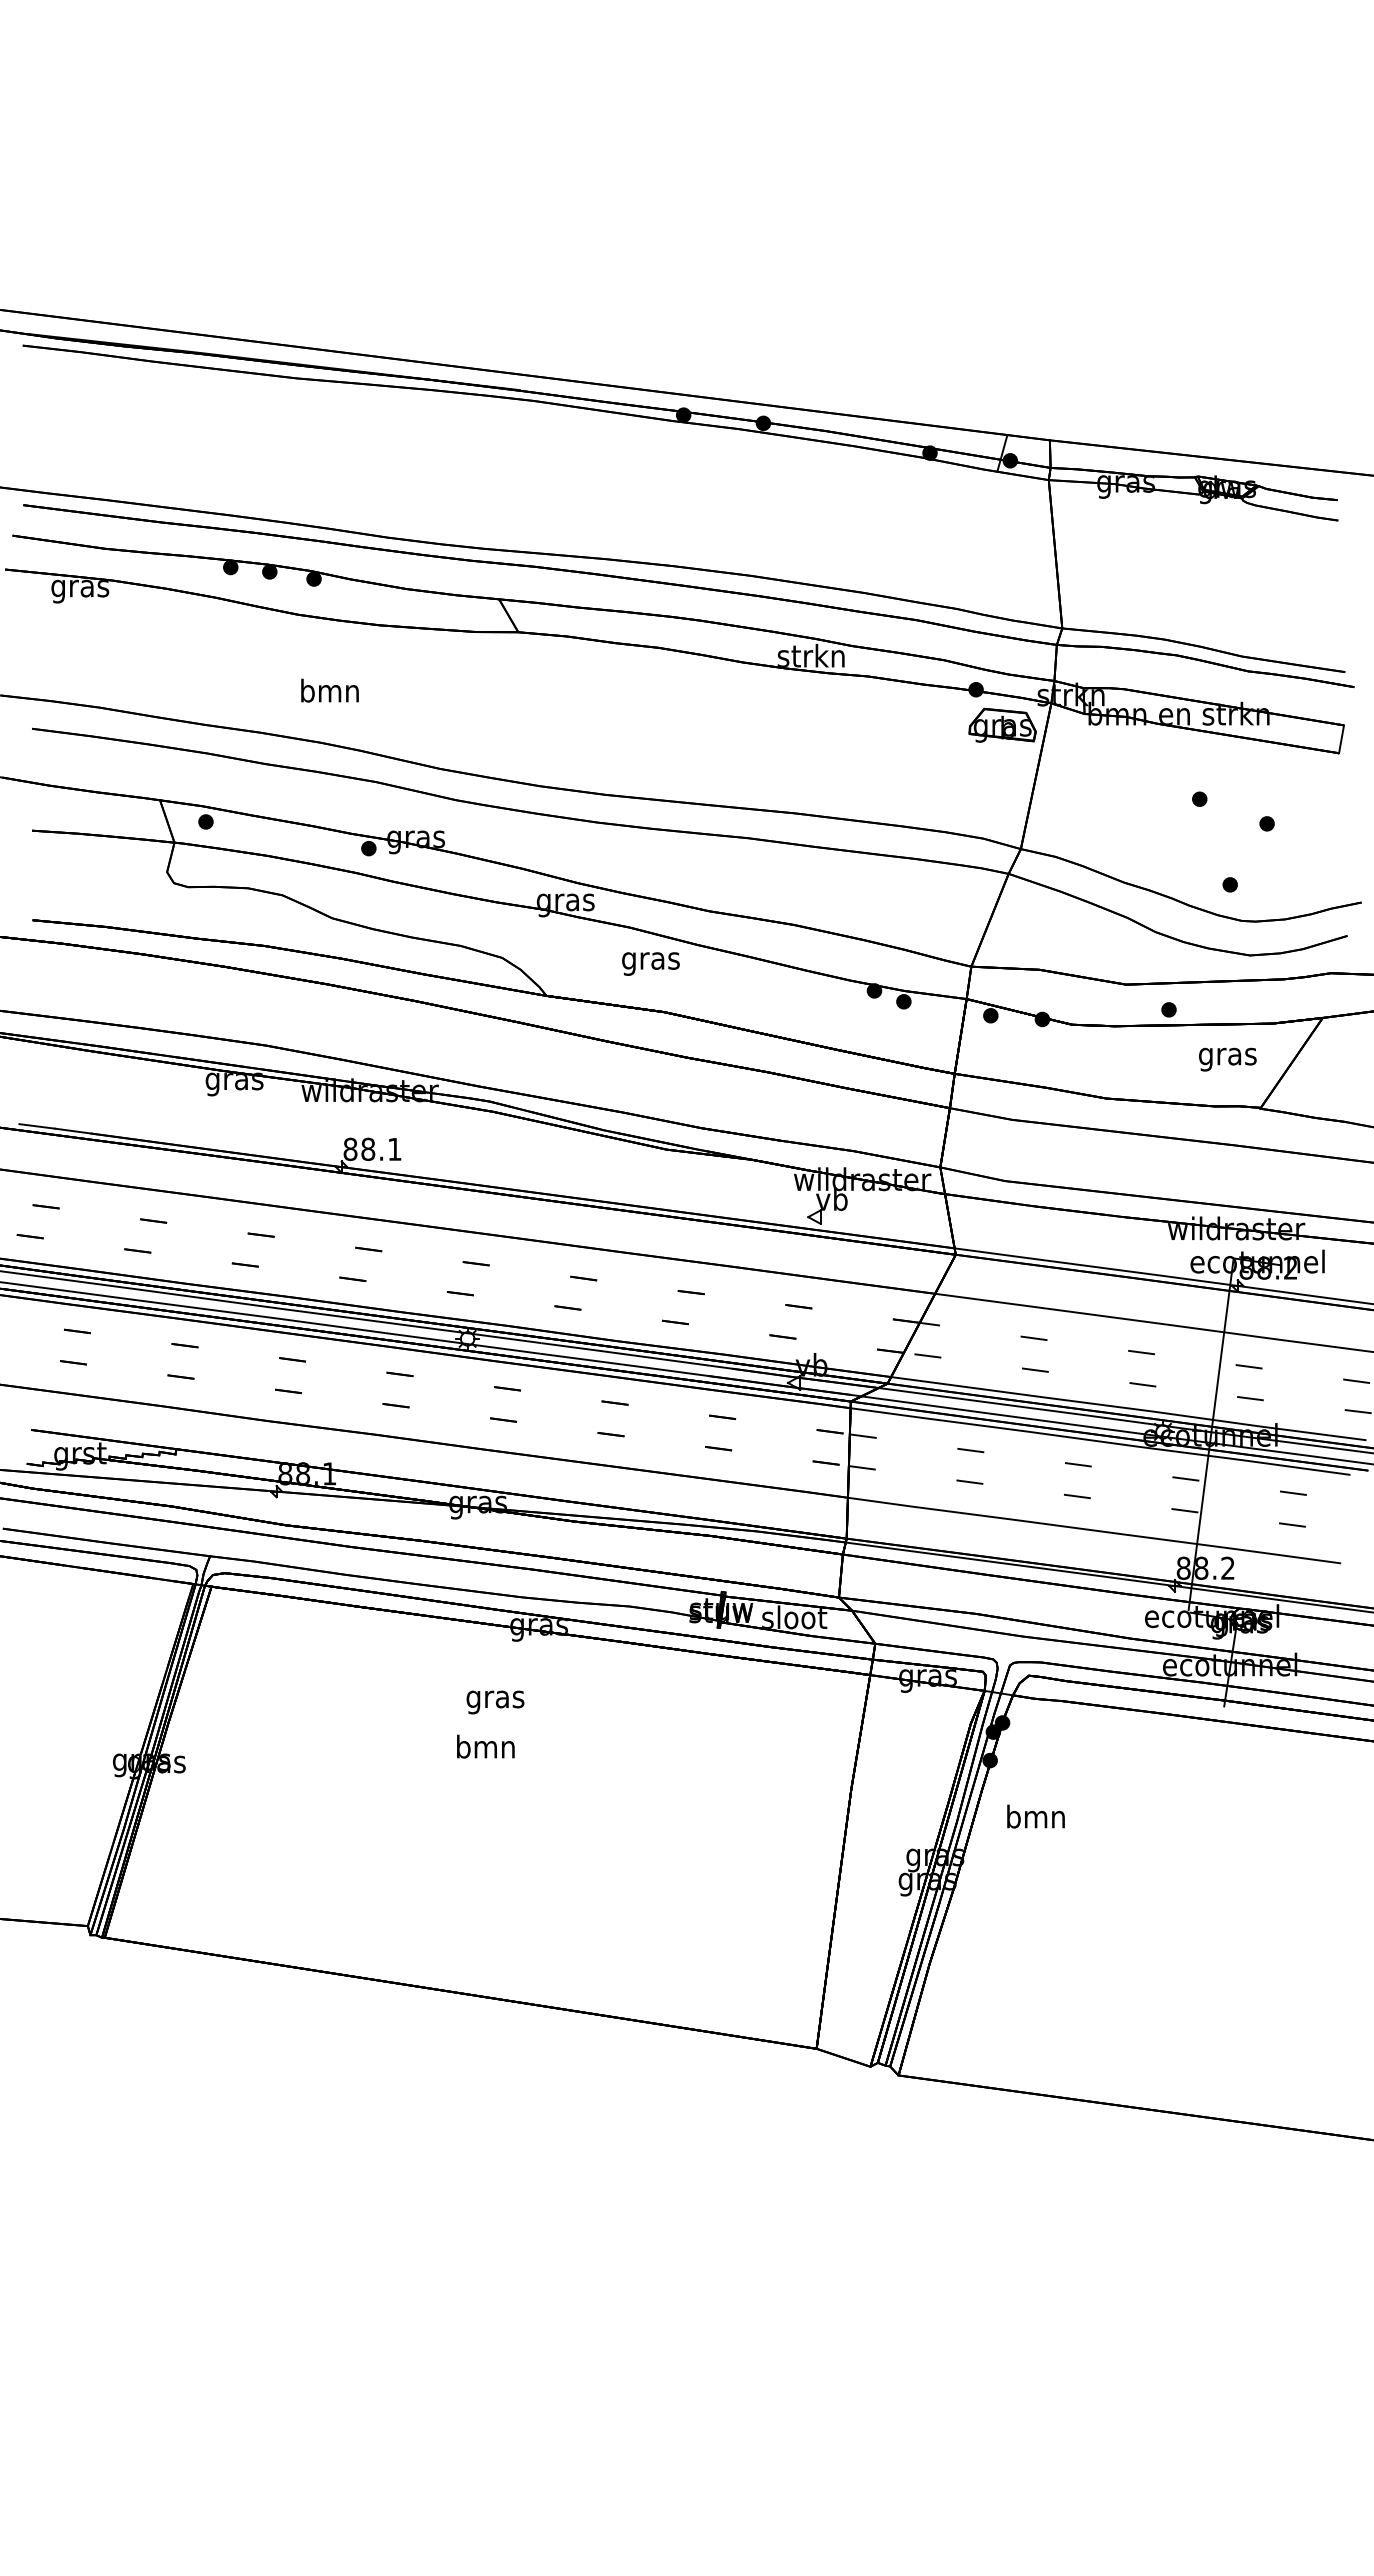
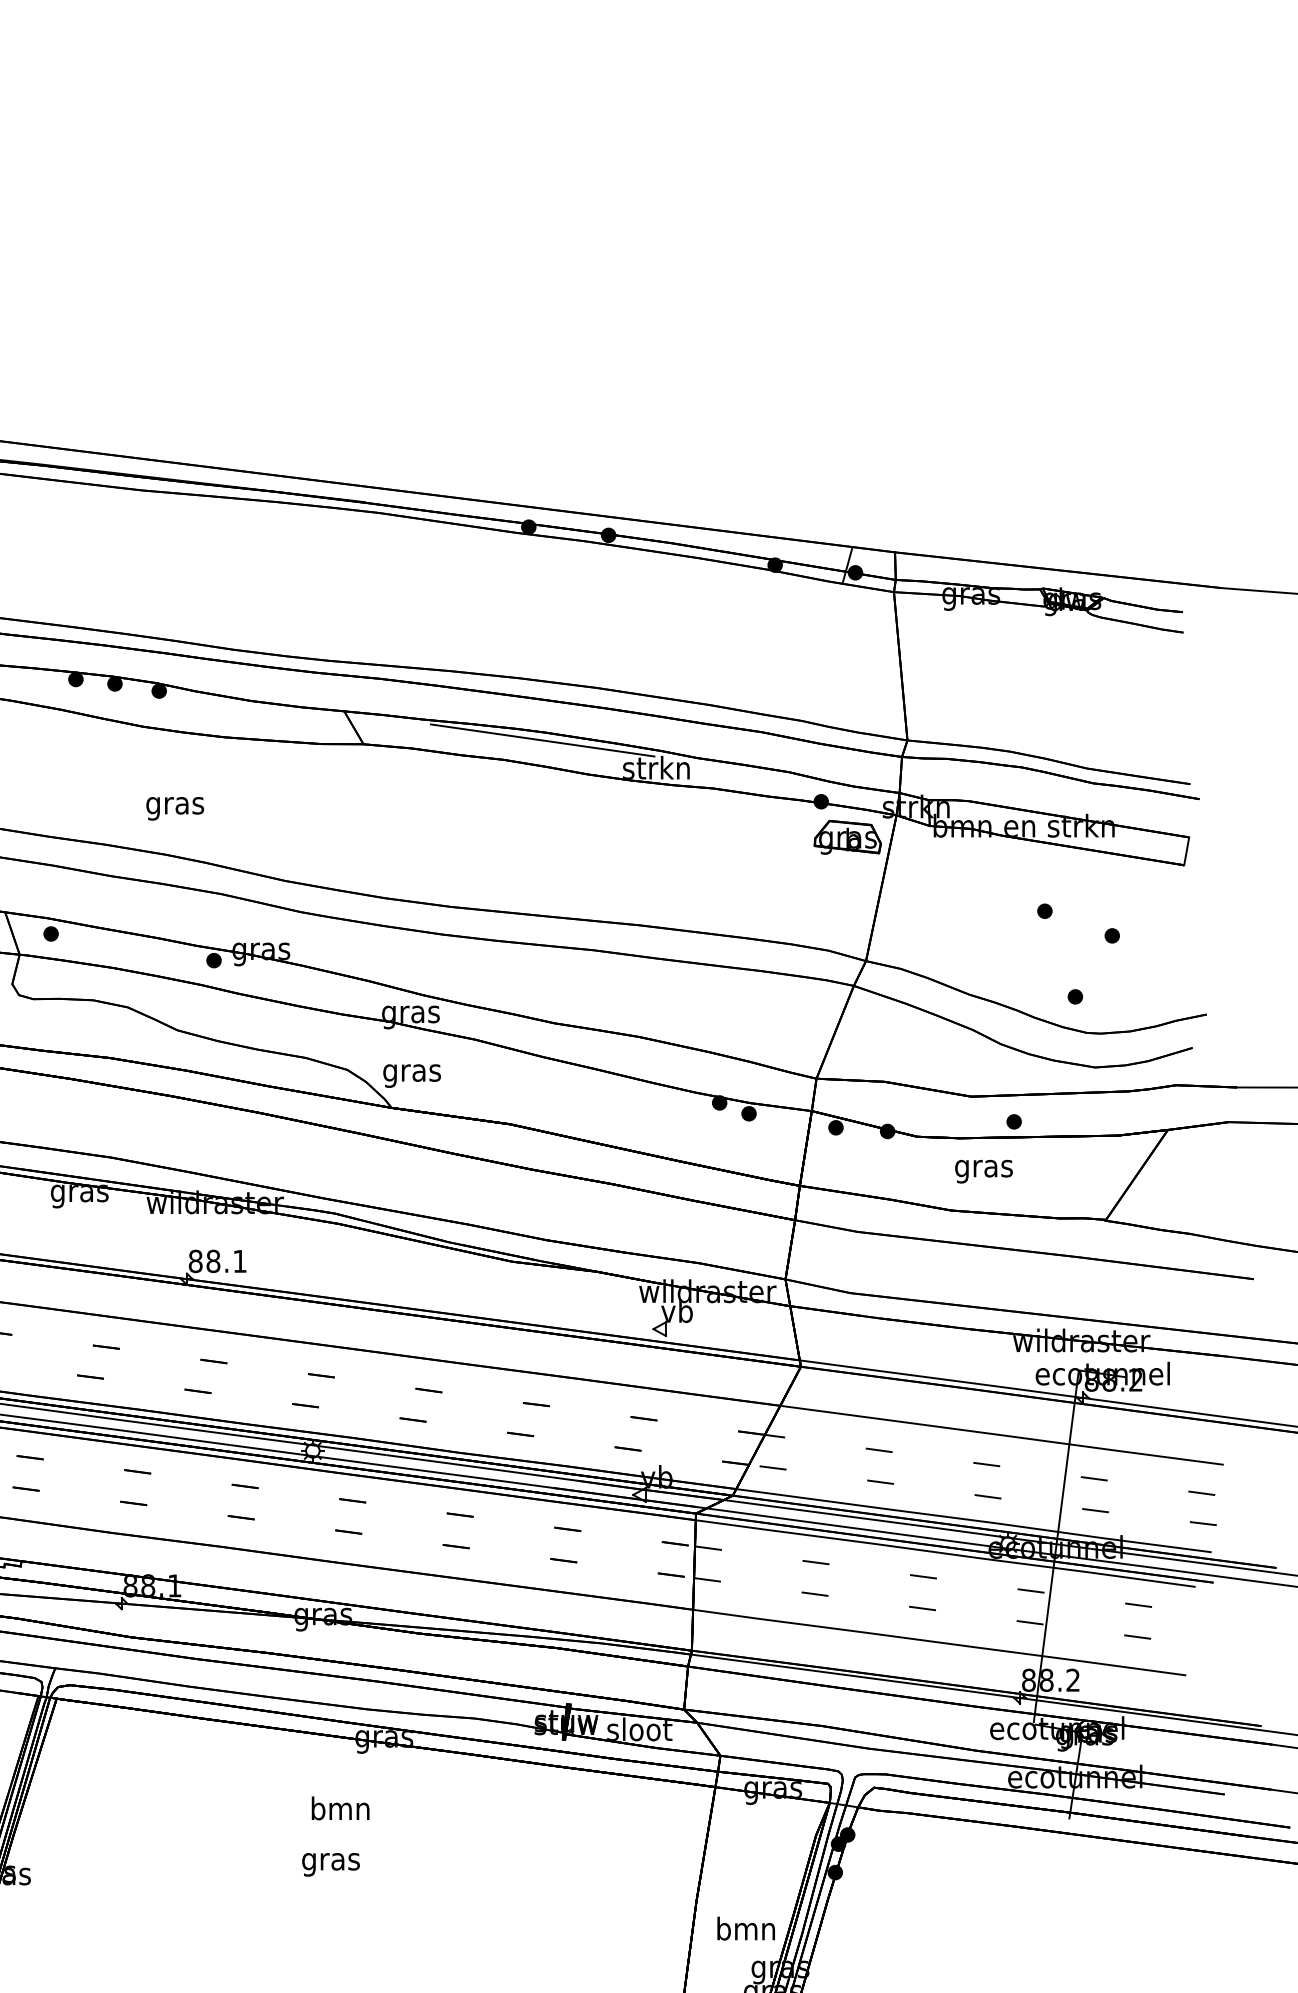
line: (697, 628) -> (542, 740), added
text: (329, 693) -> (174, 805), bmn -> gras
text: (650, 963) -> (411, 1075), moved
text: (1227, 1059) -> (983, 1171), moved
text: (495, 1699) -> (340, 1811), gras -> bmn
text: (485, 1749) -> (330, 1861), bmn -> gras
text: (1035, 1816) -> (745, 1928), moved

